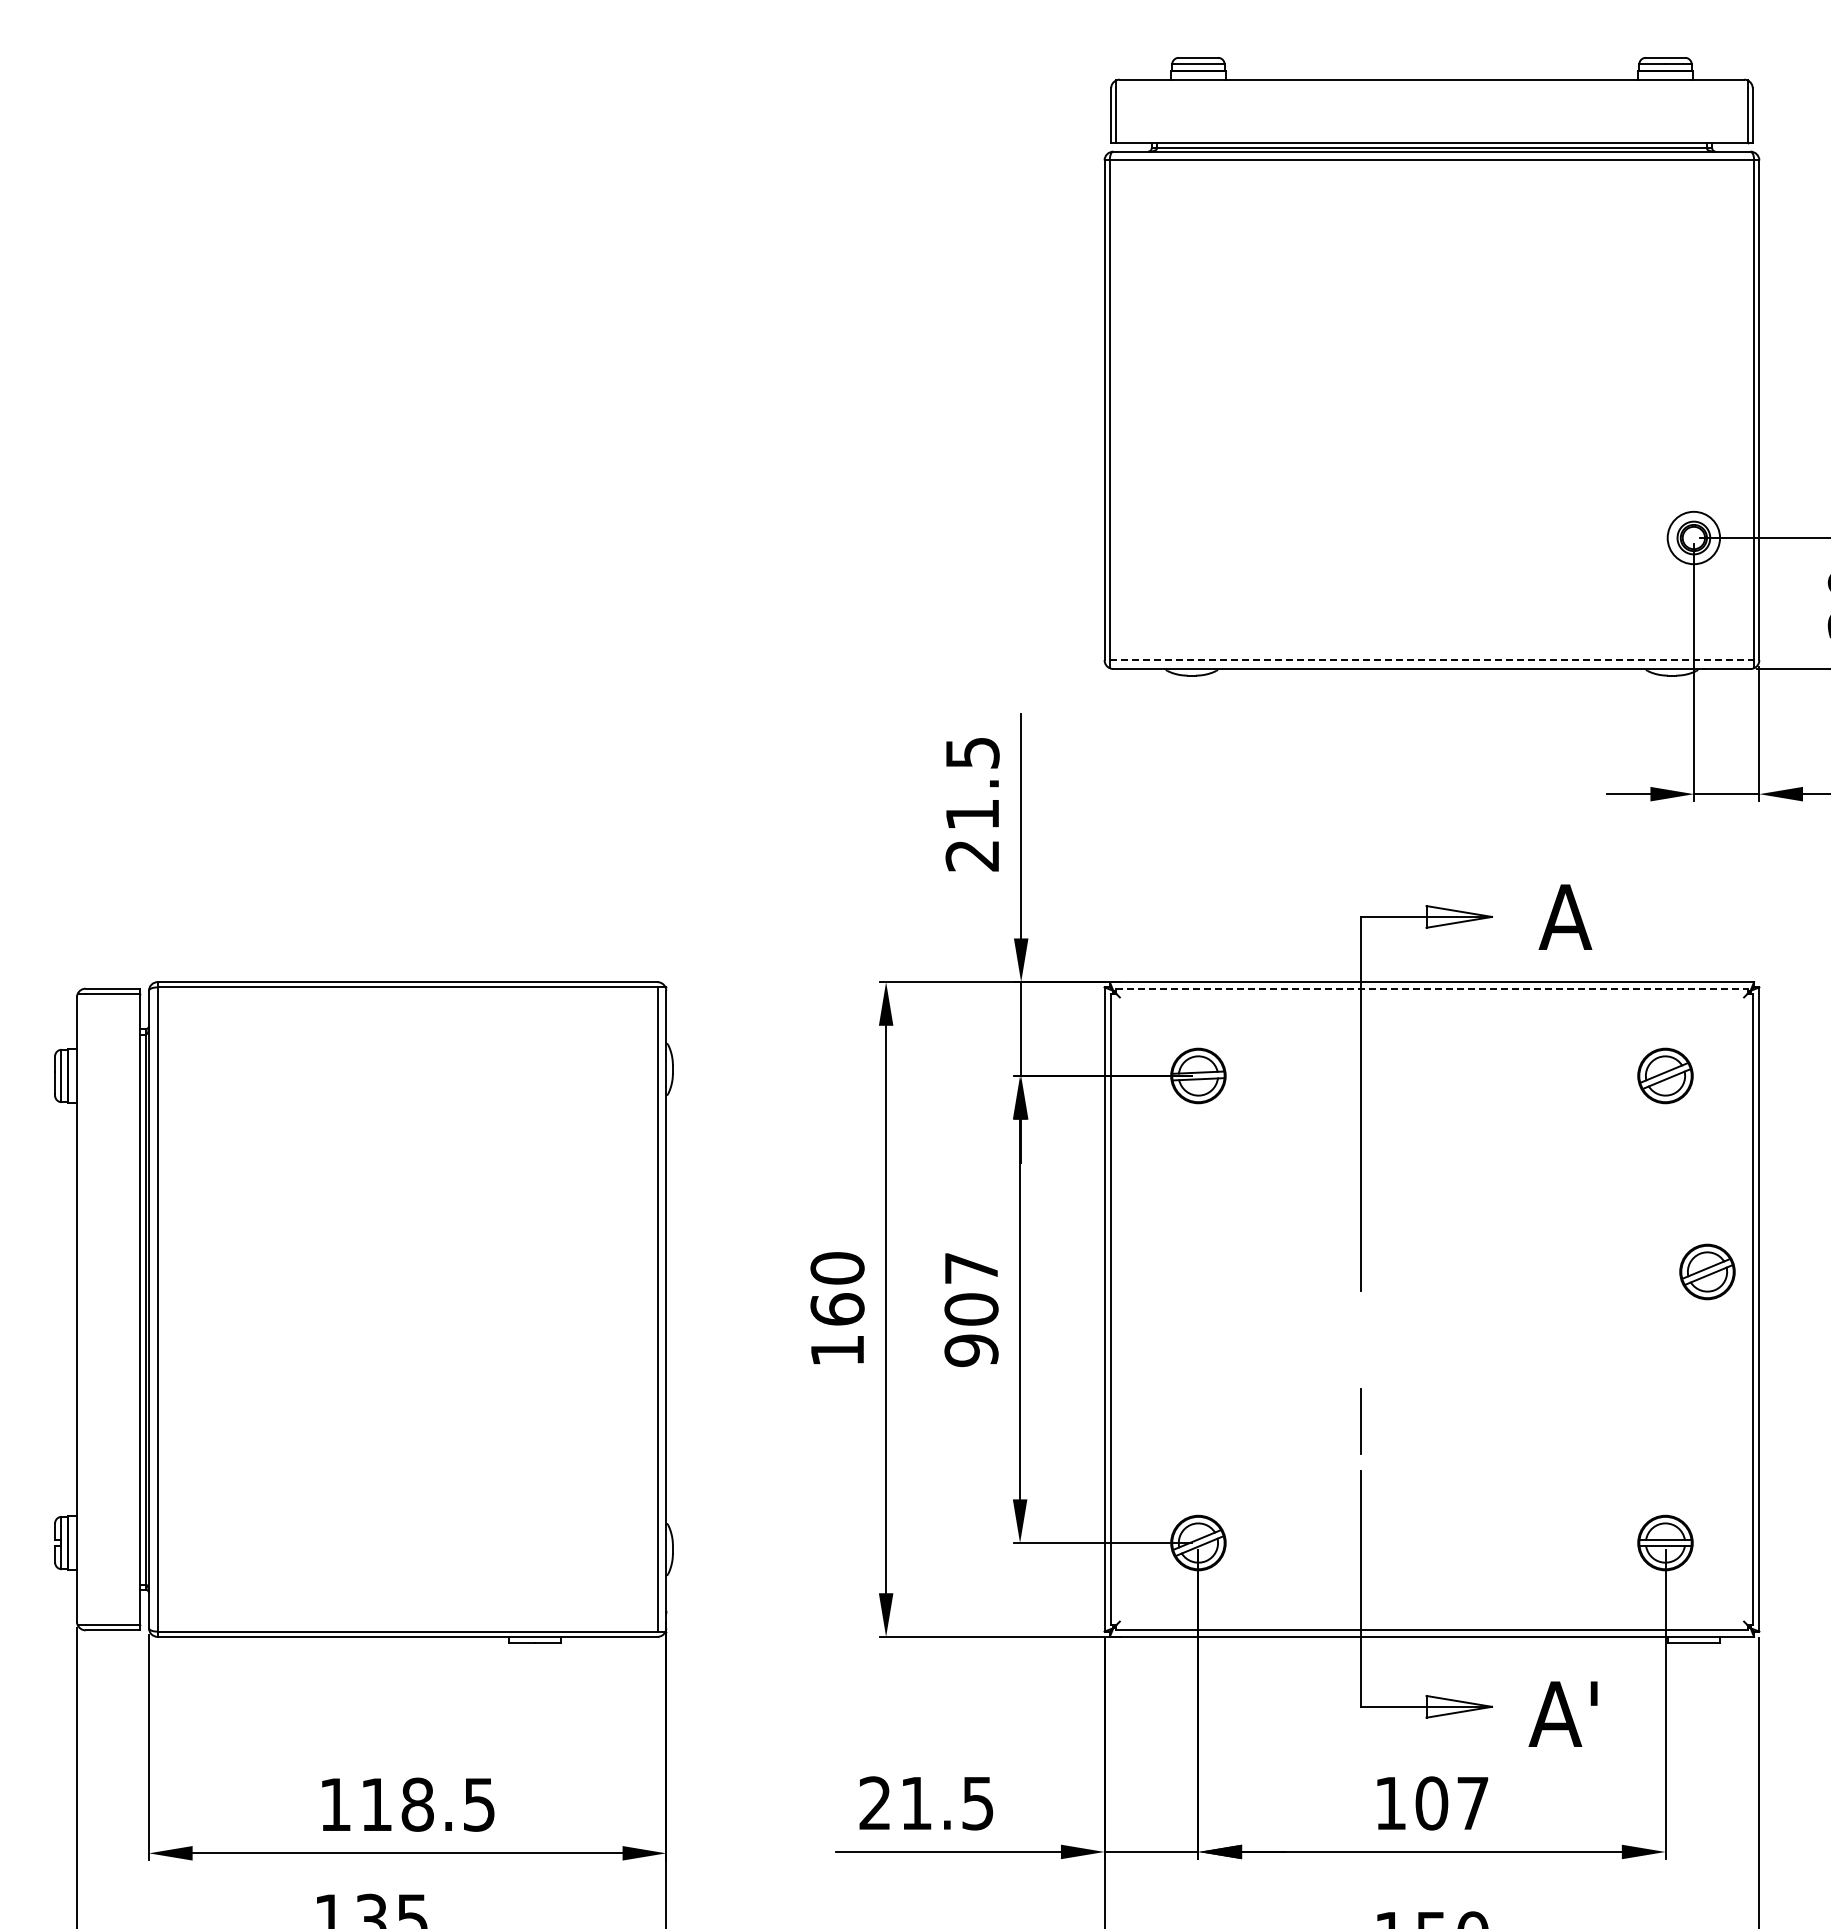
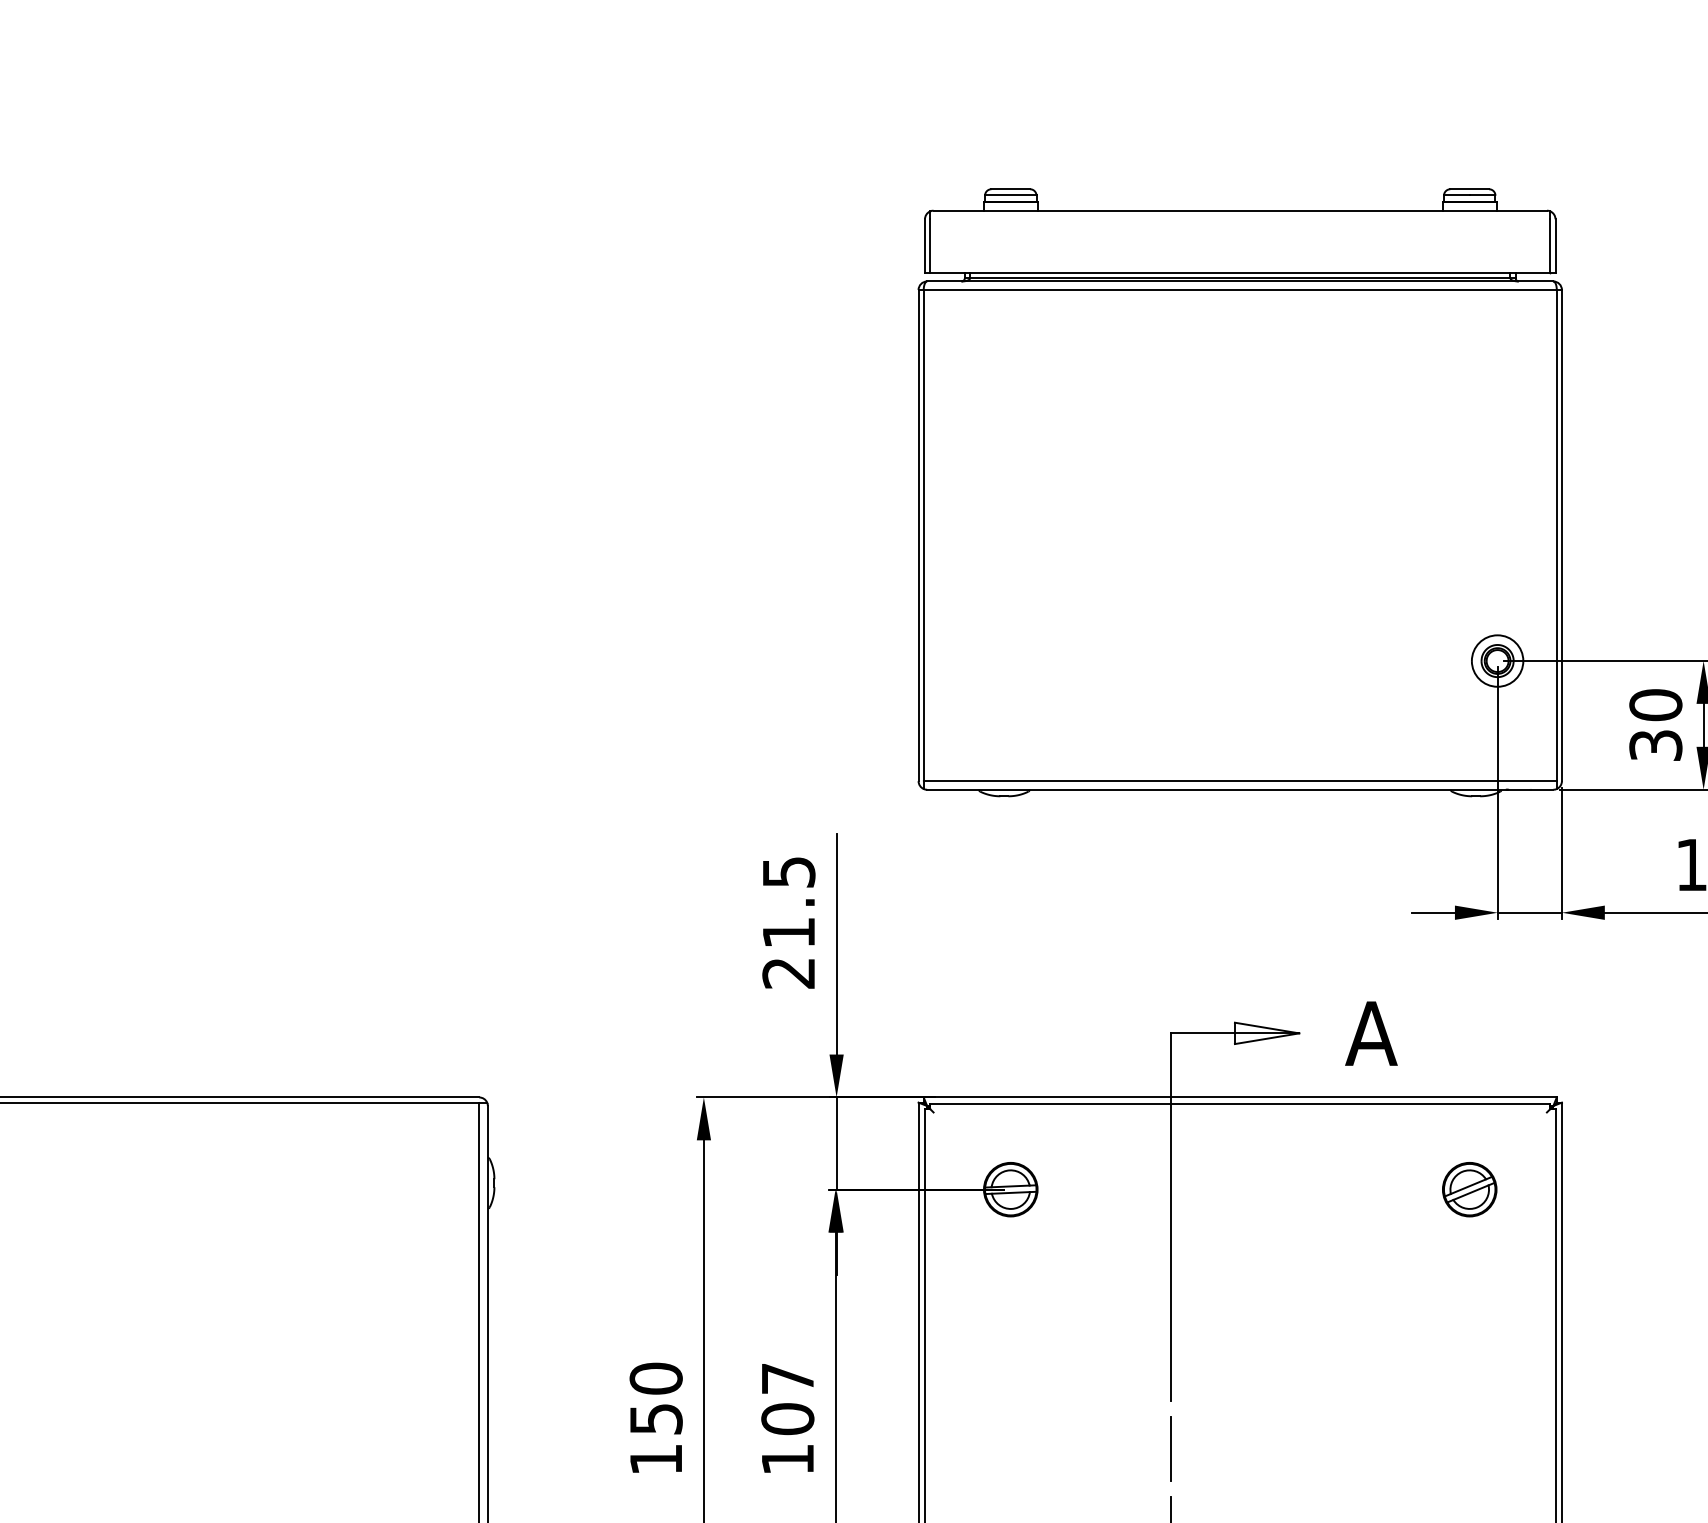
line: (1432, 660) -> (1240, 781), dashed -> solid
line: (1431, 988) -> (1239, 1103), dashed -> solid
part: (1707, 1271) -> (1510, 1381), removed
text: (837, 1309) -> (656, 1419), 160 -> 150
line: (1361, 1339) -> (1171, 1448), added
text: (971, 1350) -> (787, 1459), 907 -> 107

